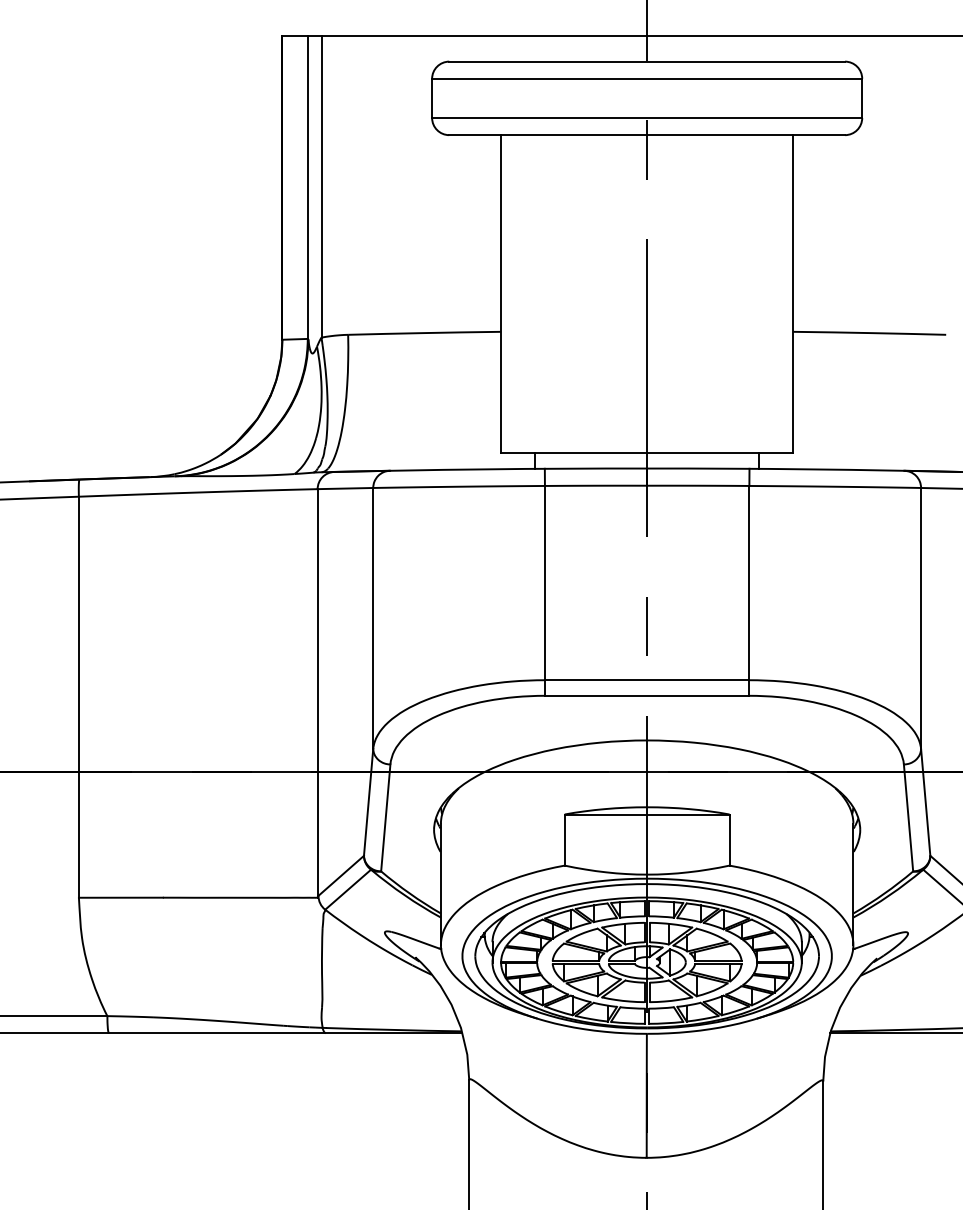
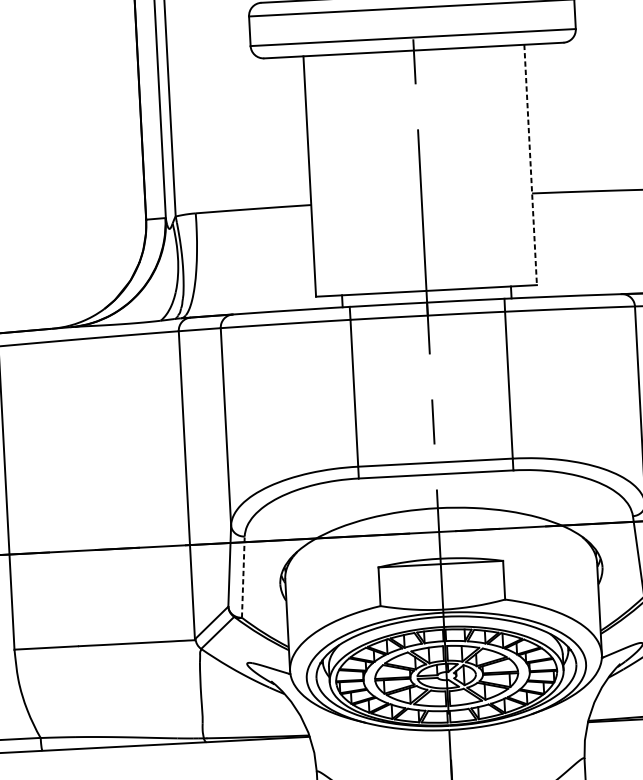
line: (793, 294) -> (530, 165), solid -> dashed
line: (385, 817) -> (243, 576), solid -> dashed

